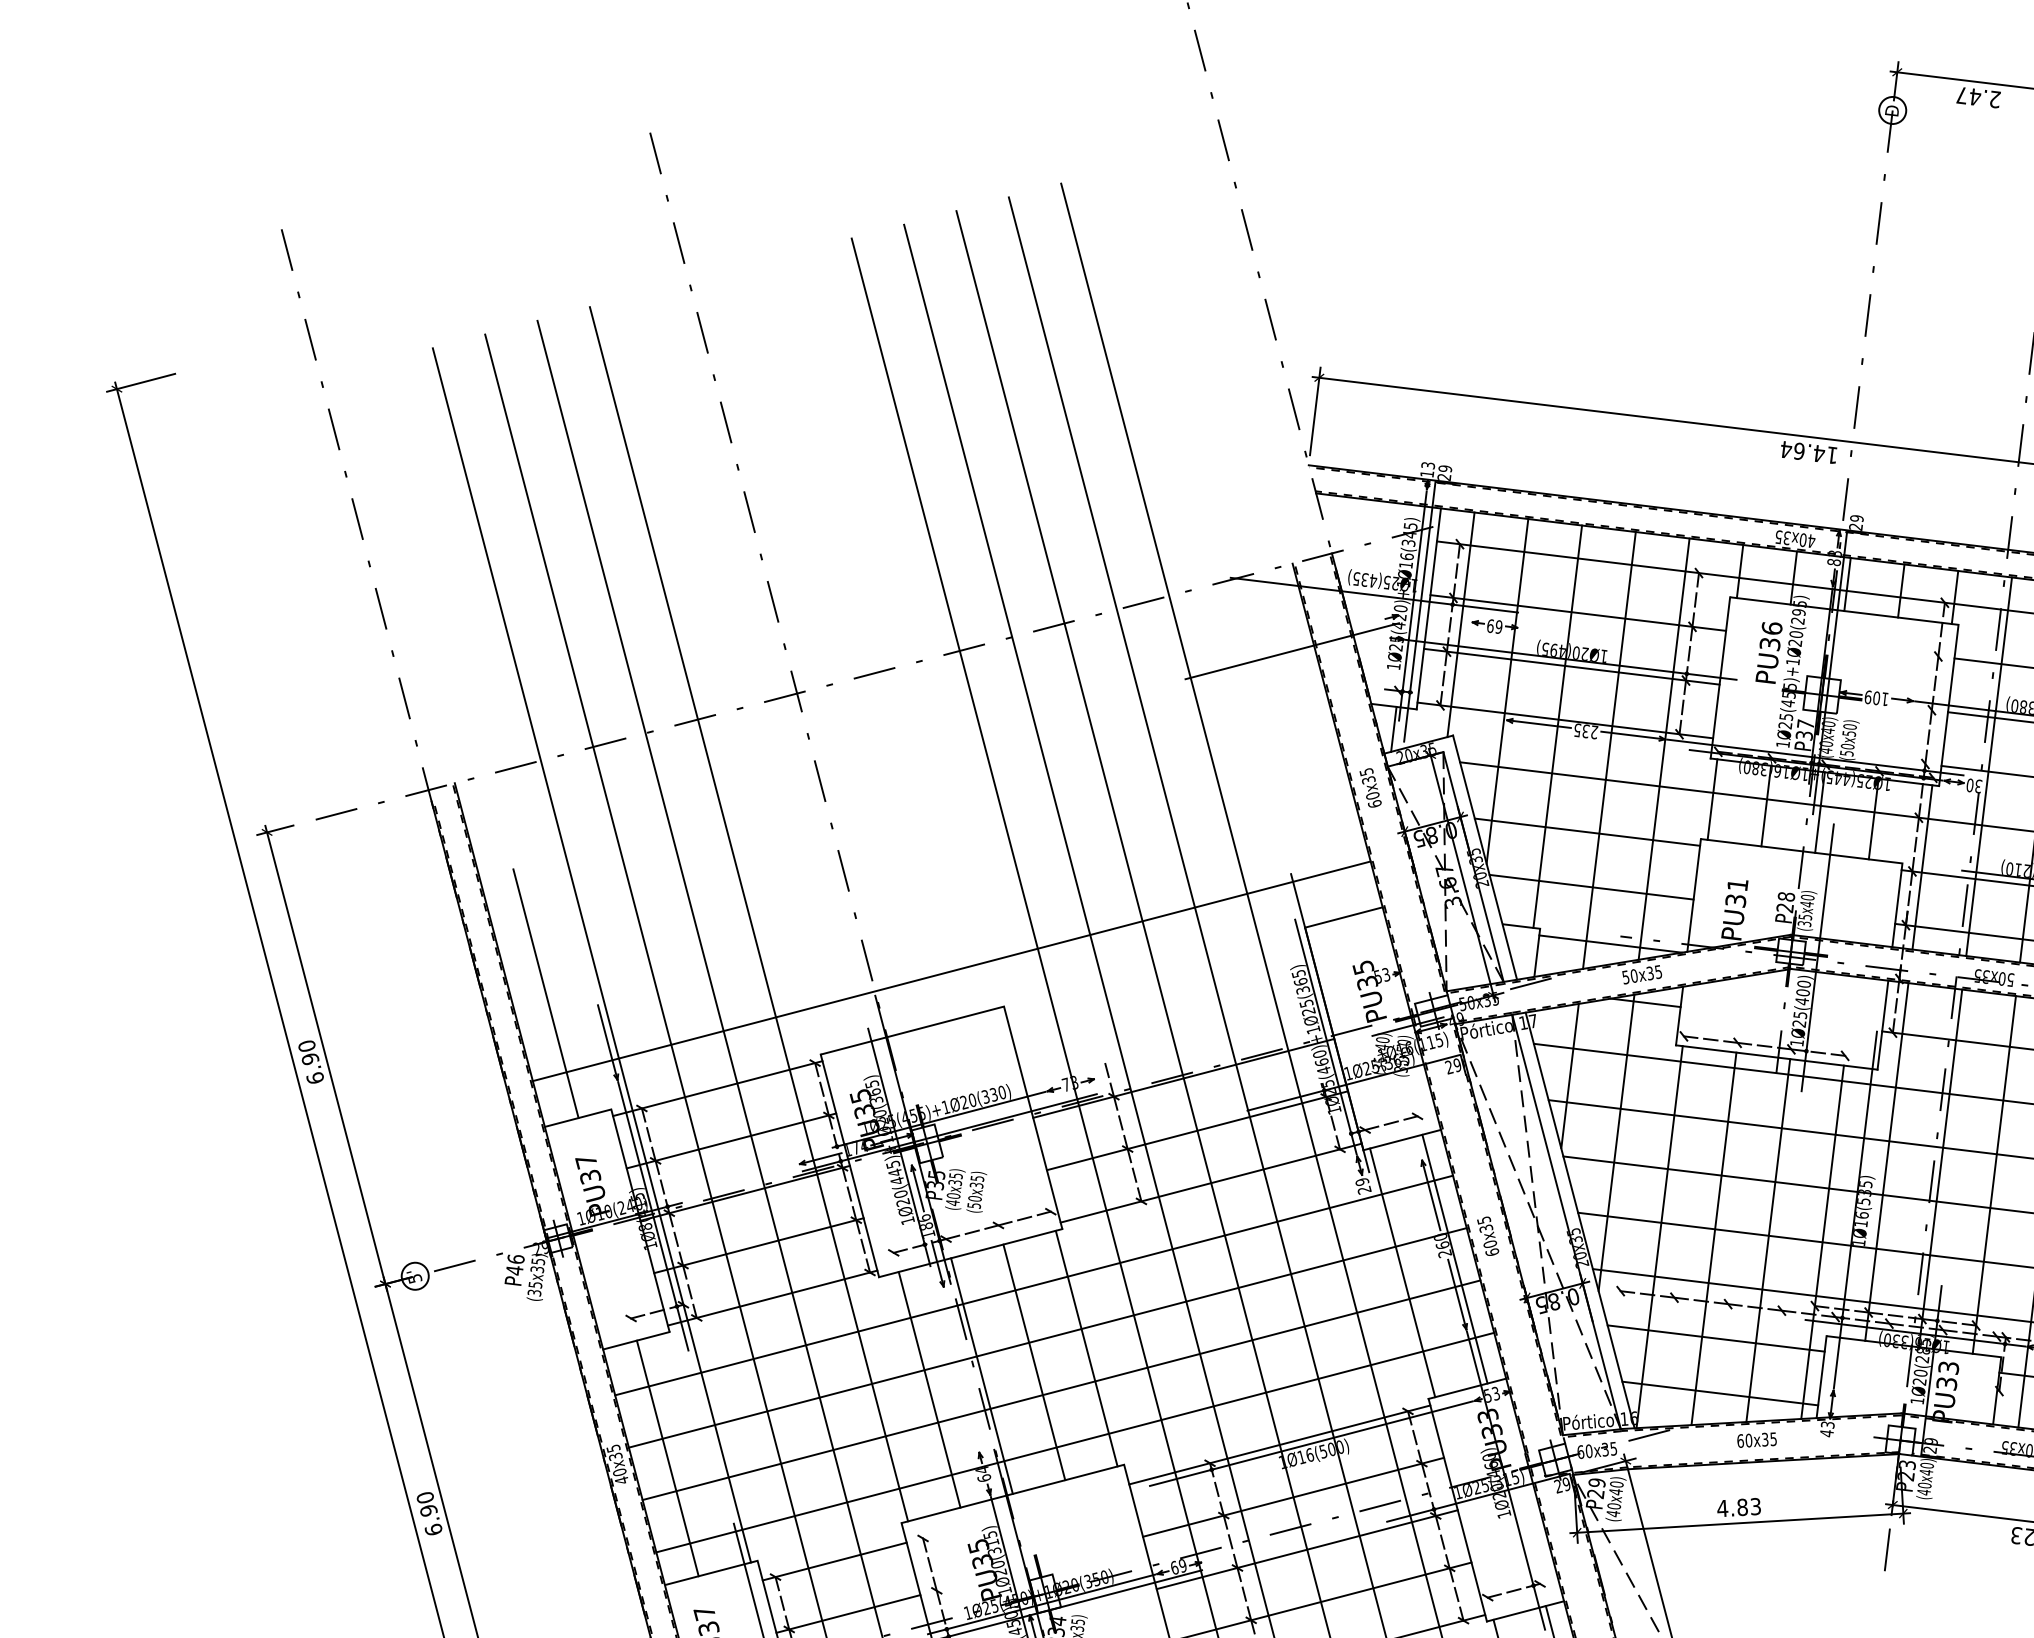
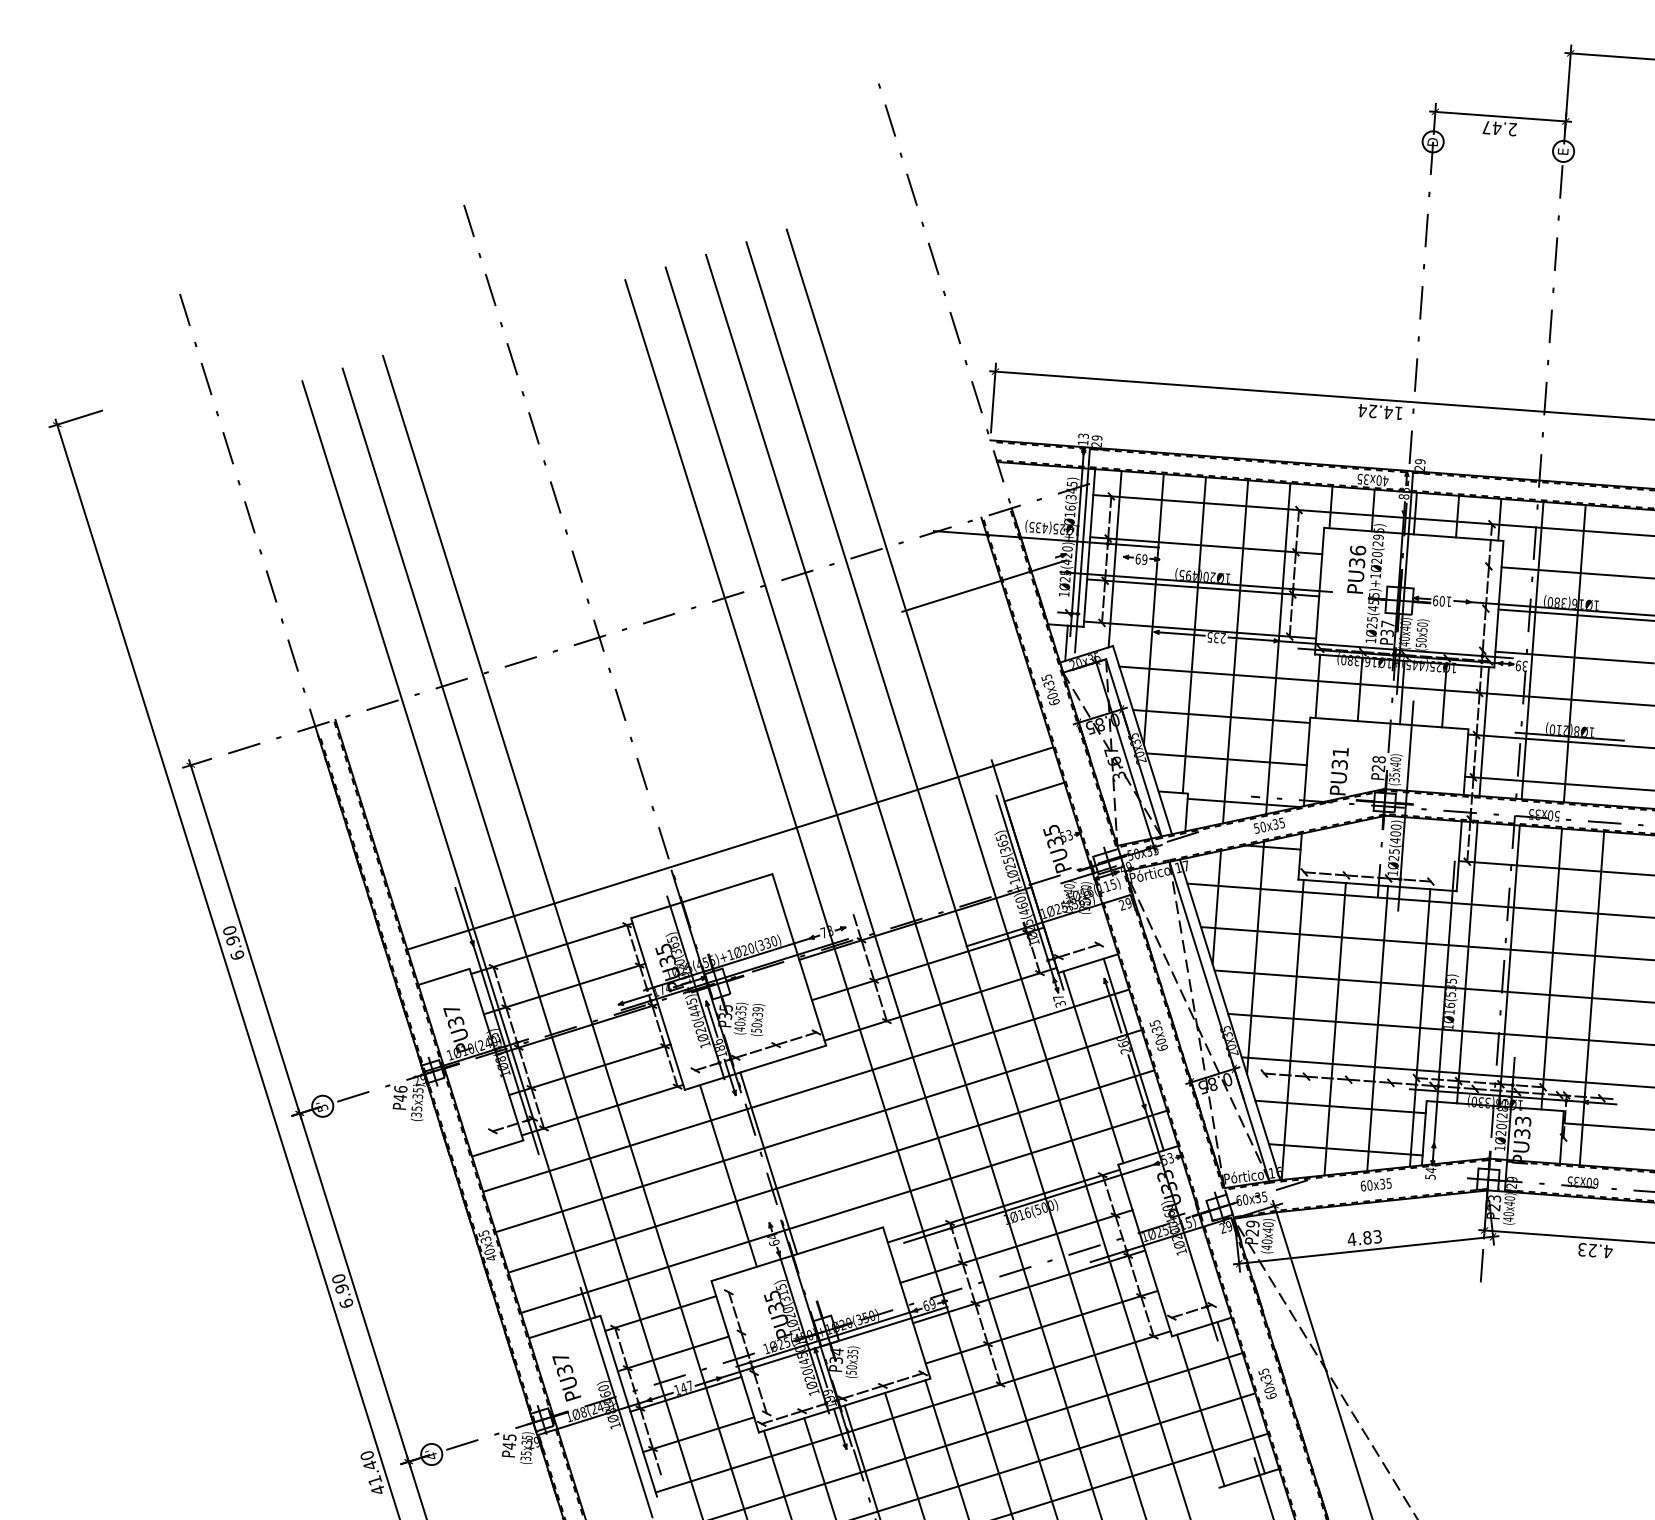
text: (1798, 451) -> (1372, 411), 14.64 -> 14.24
text: (1970, 784) -> (1518, 665), 30 -> 39
line: (748, 914) -> (569, 811), removed
line: (546, 993) -> (414, 880), removed
text: (976, 1178) -> (757, 1009), (50x35) -> (50x39)
text: (1363, 1185) -> (1059, 1000), 29 -> 37
line: (1086, 1347) -> (849, 1137), removed
line: (1033, 1362) -> (808, 1150), removed
text: (1827, 1428) -> (1430, 1173), 43 -> 54
line: (667, 1458) -> (526, 1239), removed

